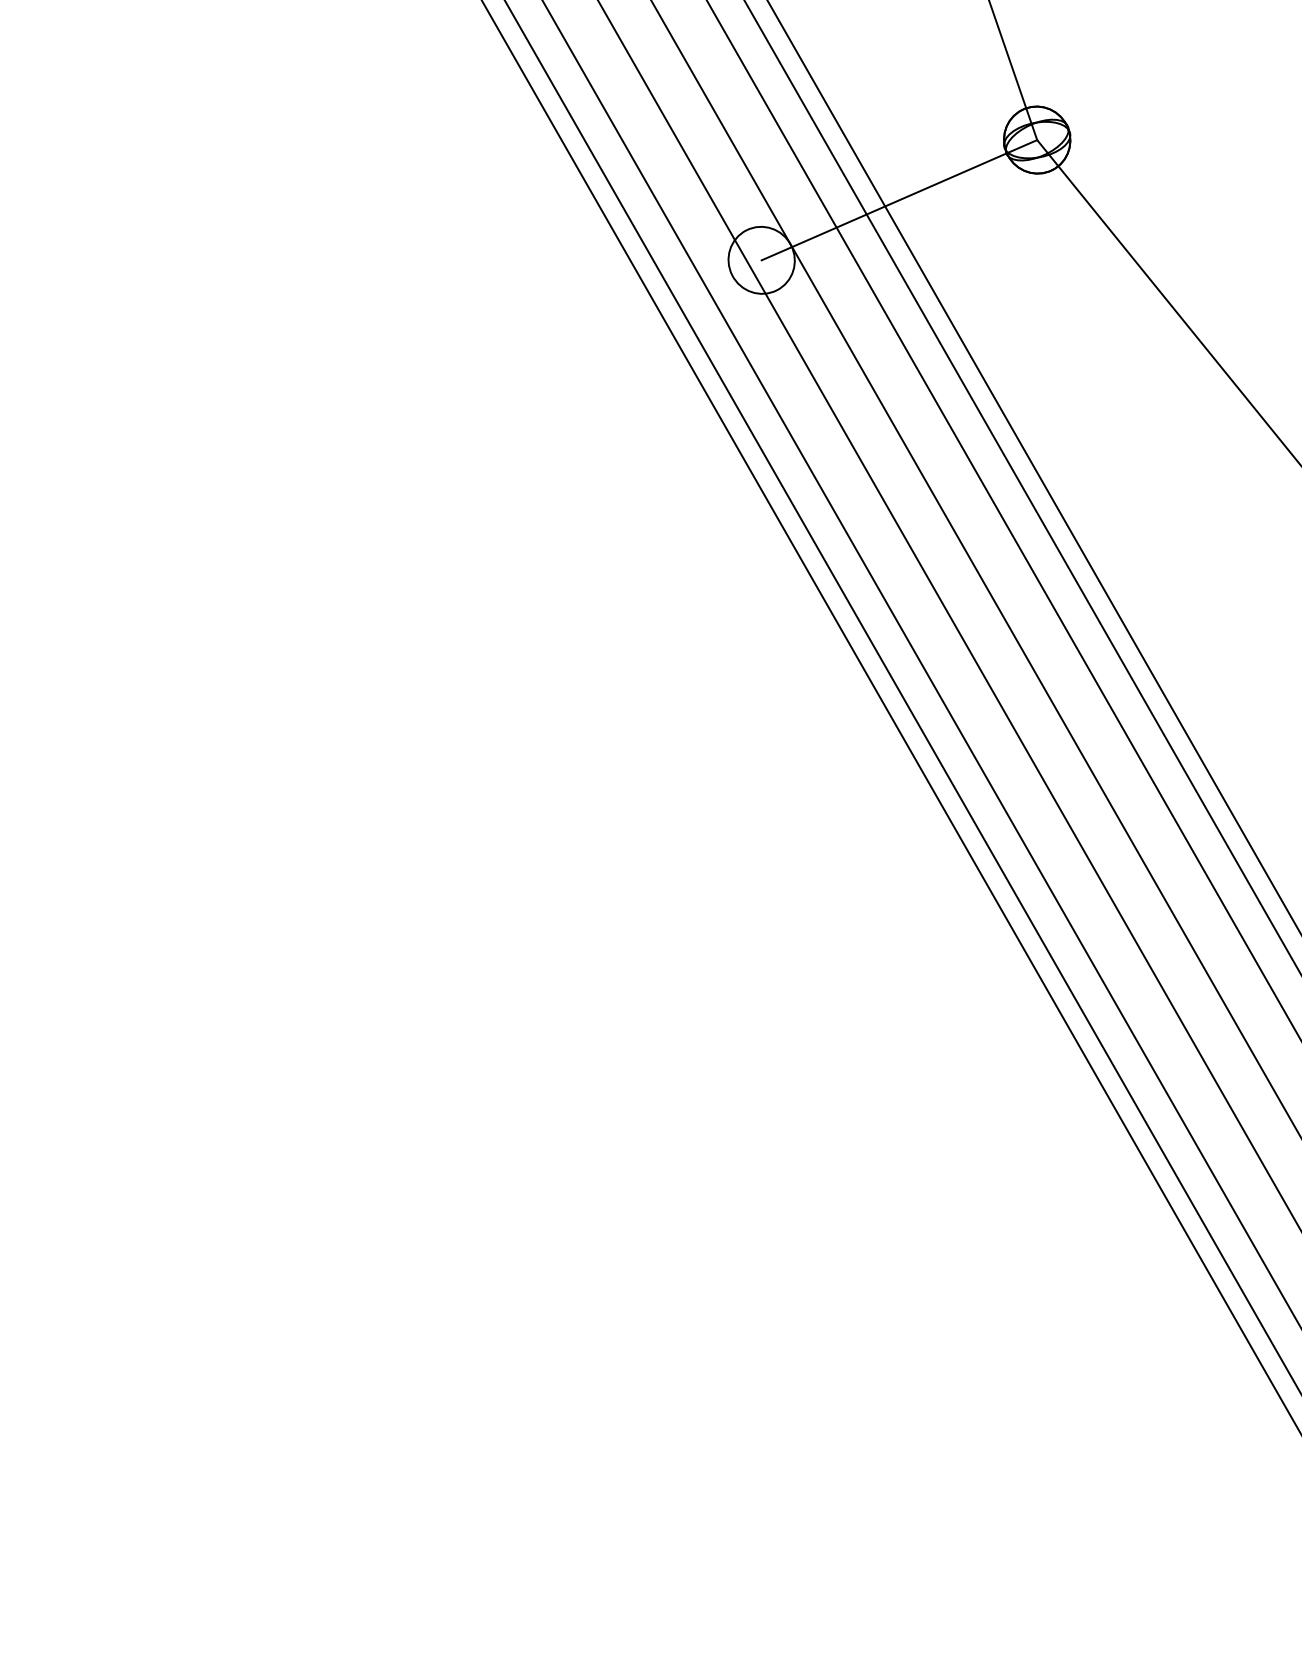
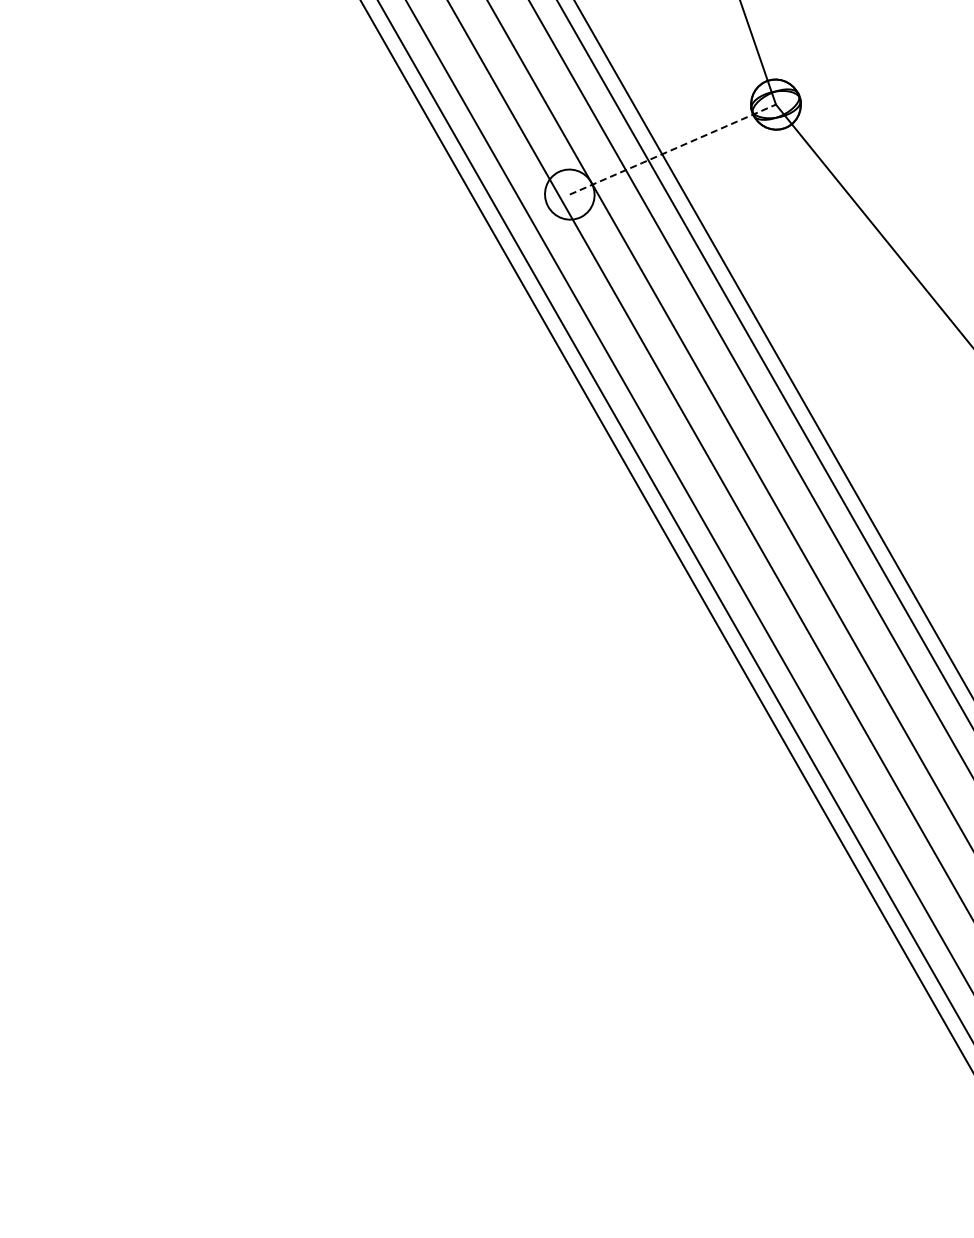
line: (900, 200) -> (673, 149), solid -> dashed

